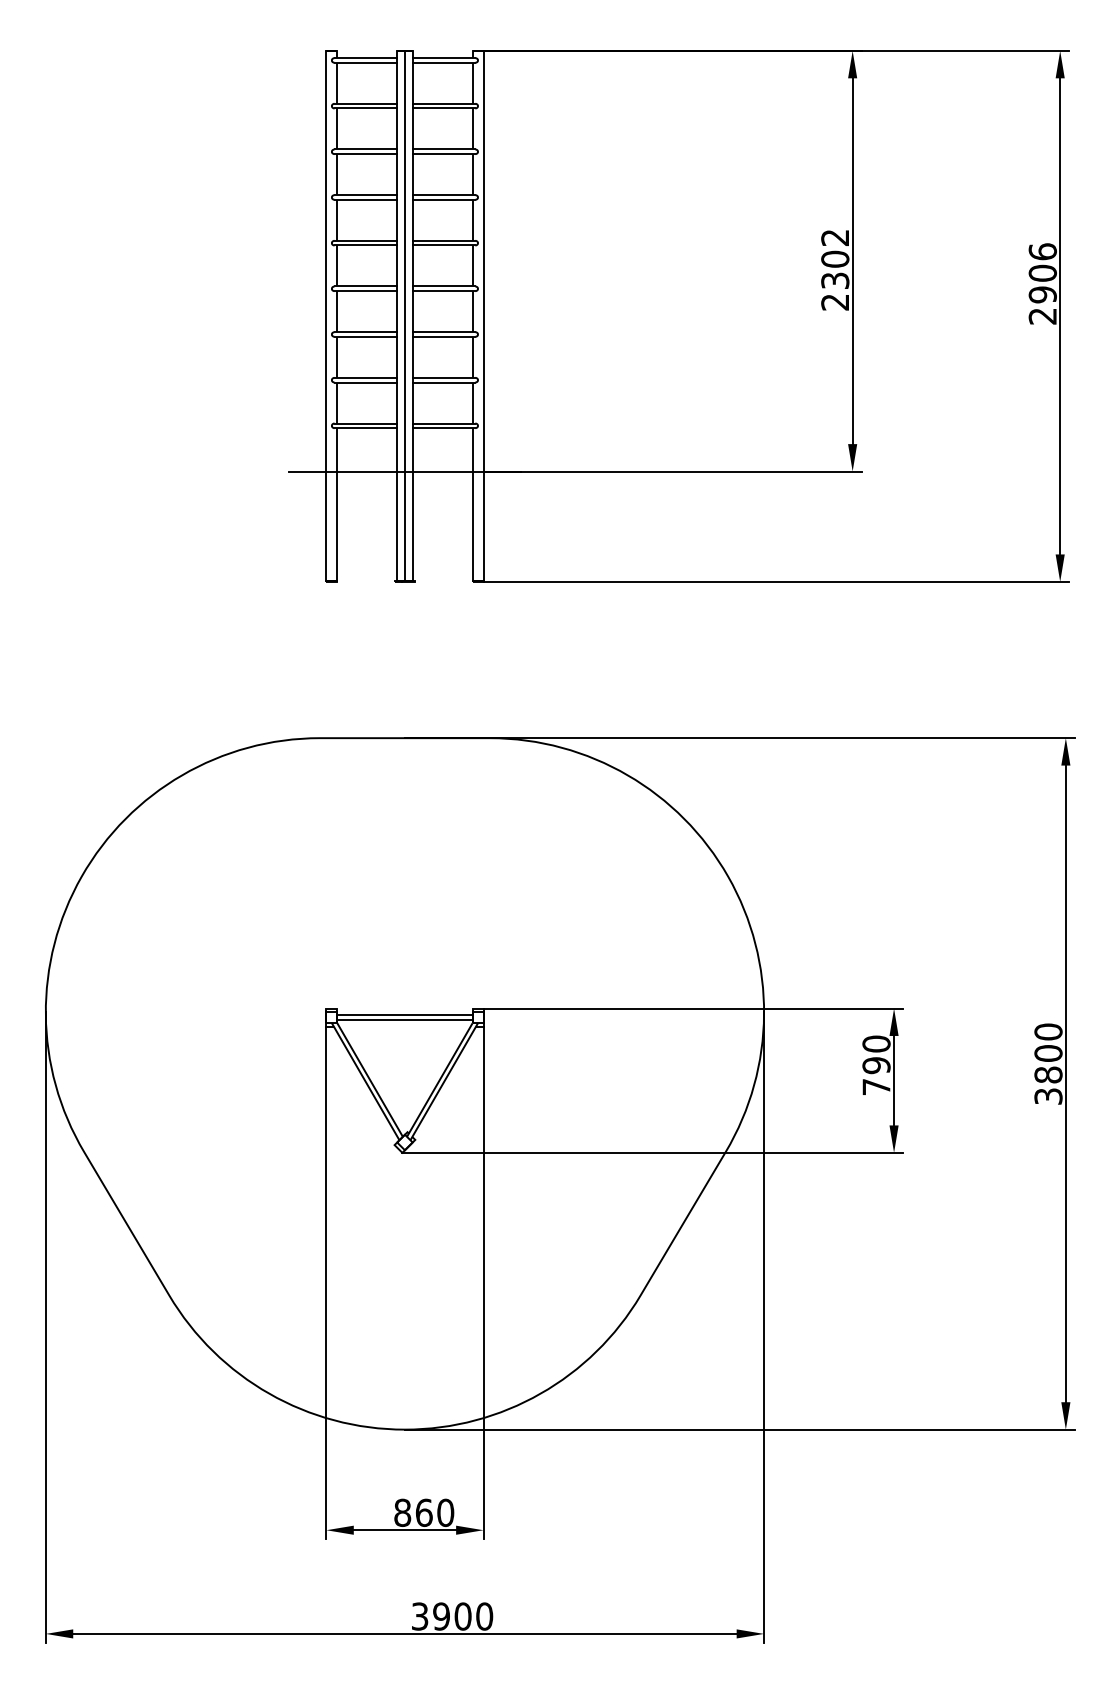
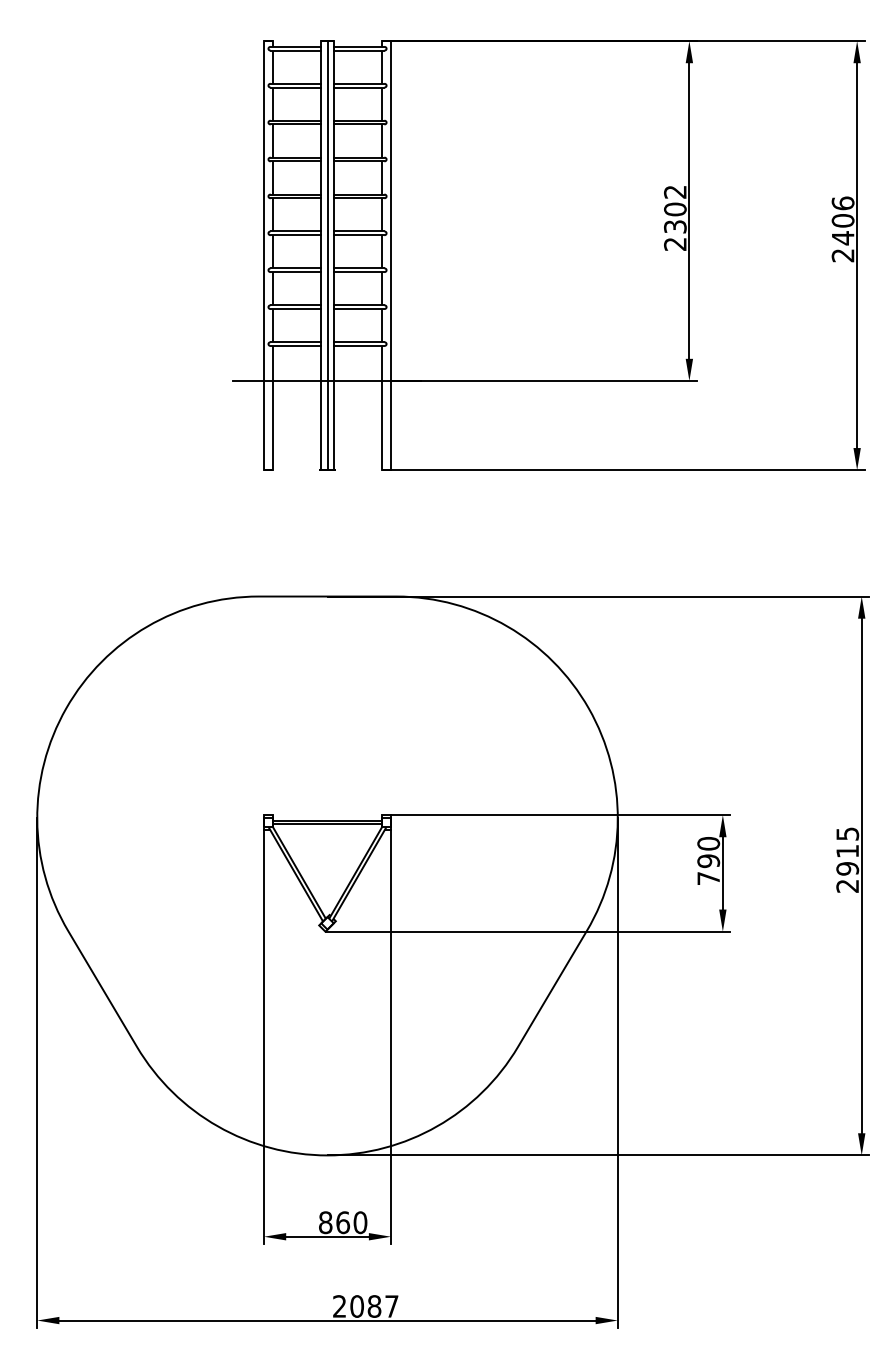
text: (1042, 295) -> (842, 238), 2906 -> 2406
text: (1048, 1063) -> (847, 859), 3800 -> 2915
text: (451, 1616) -> (365, 1306), 3900 -> 2087

